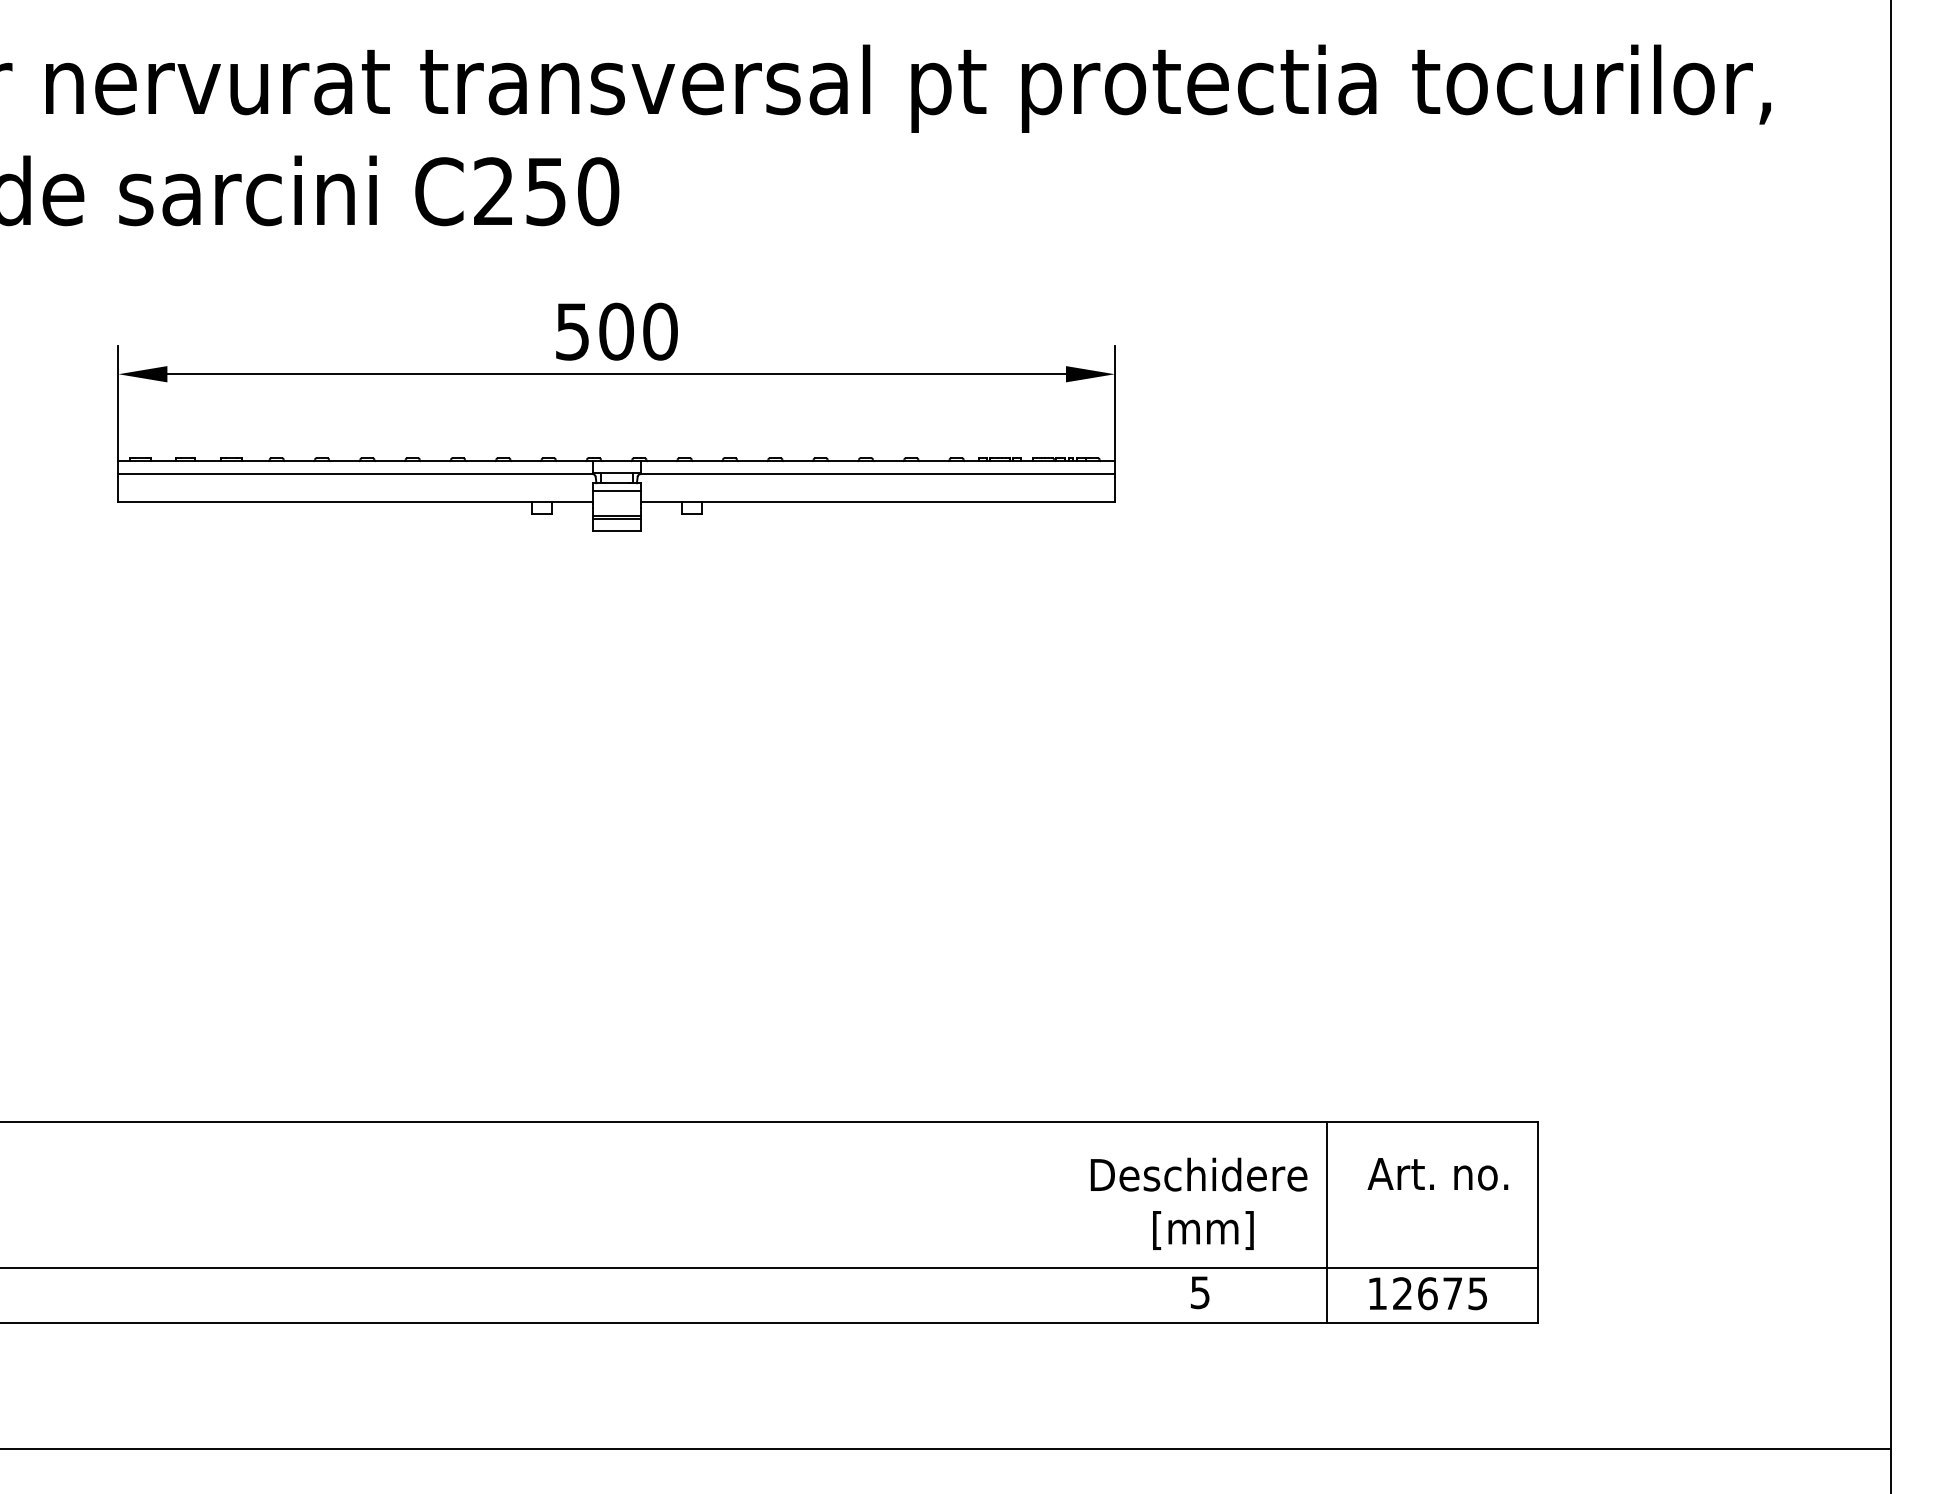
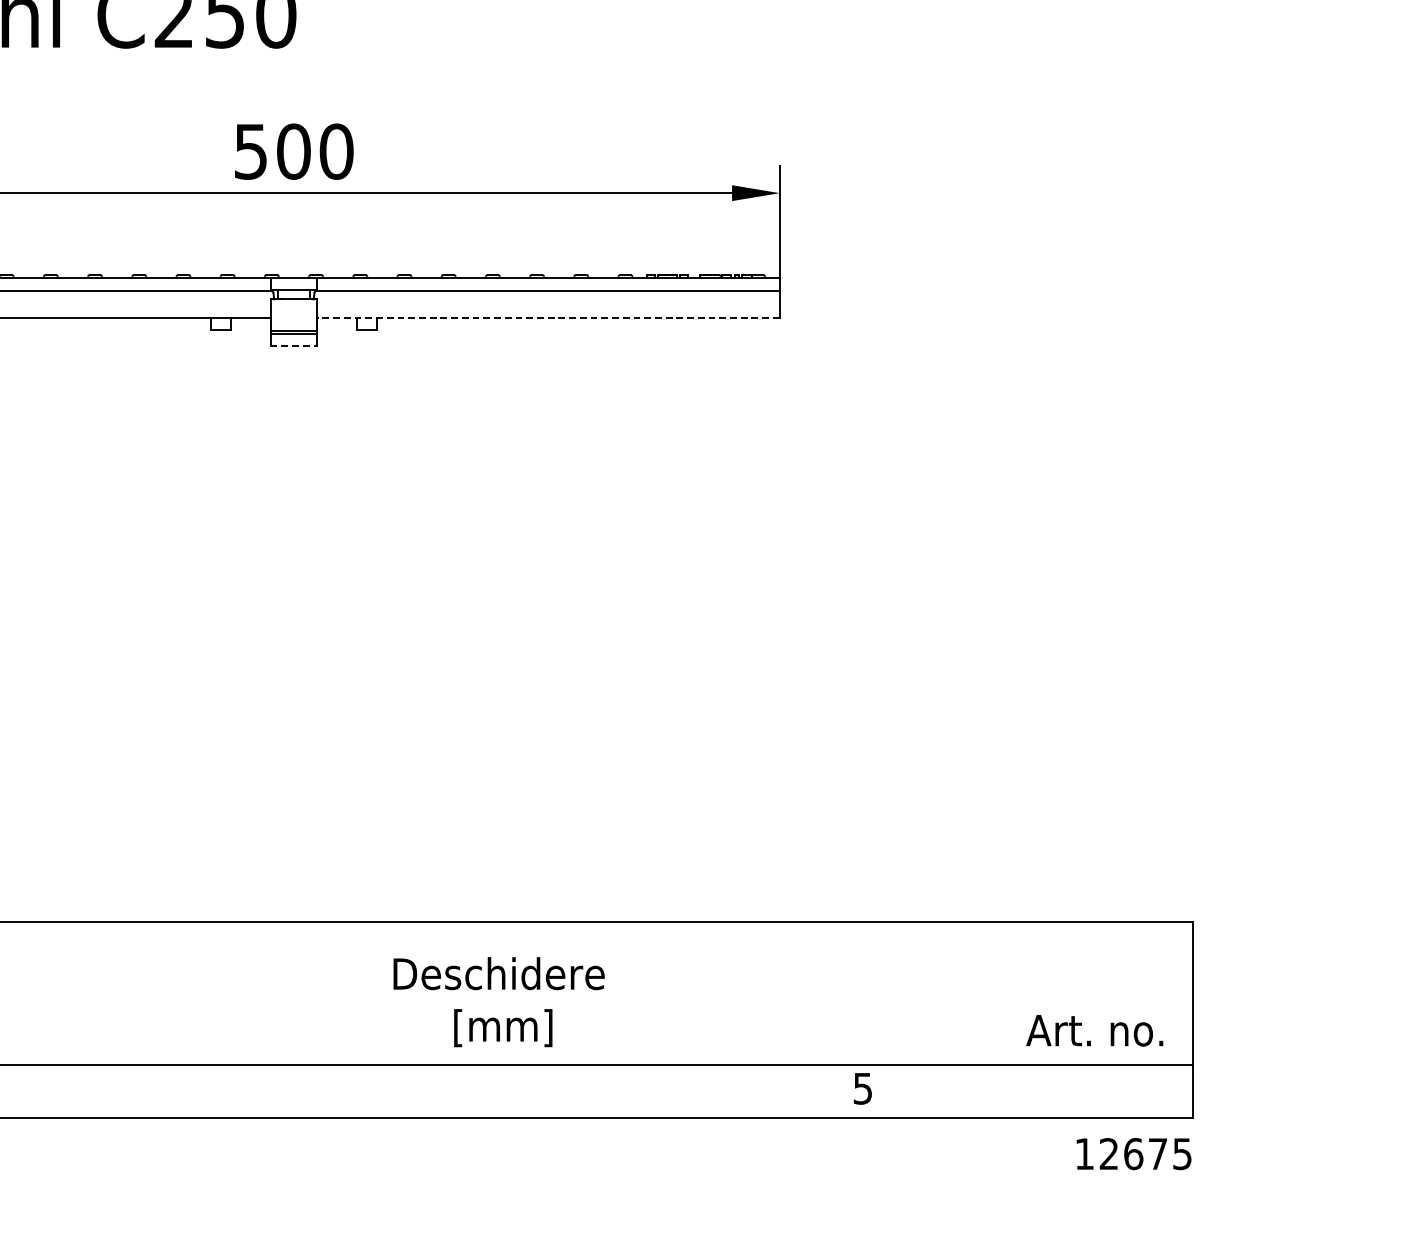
line: (616, 491) -> (293, 307), removed
line: (877, 502) -> (548, 318), solid -> dashed
line: (616, 531) -> (293, 346), solid -> dashed
text: (1437, 1174) -> (1094, 1031), moved
text: (1198, 1203) -> (498, 1001), moved
line: (1327, 1222) -> (987, 1020), removed
text: (1427, 1293) -> (1133, 1153), moved

